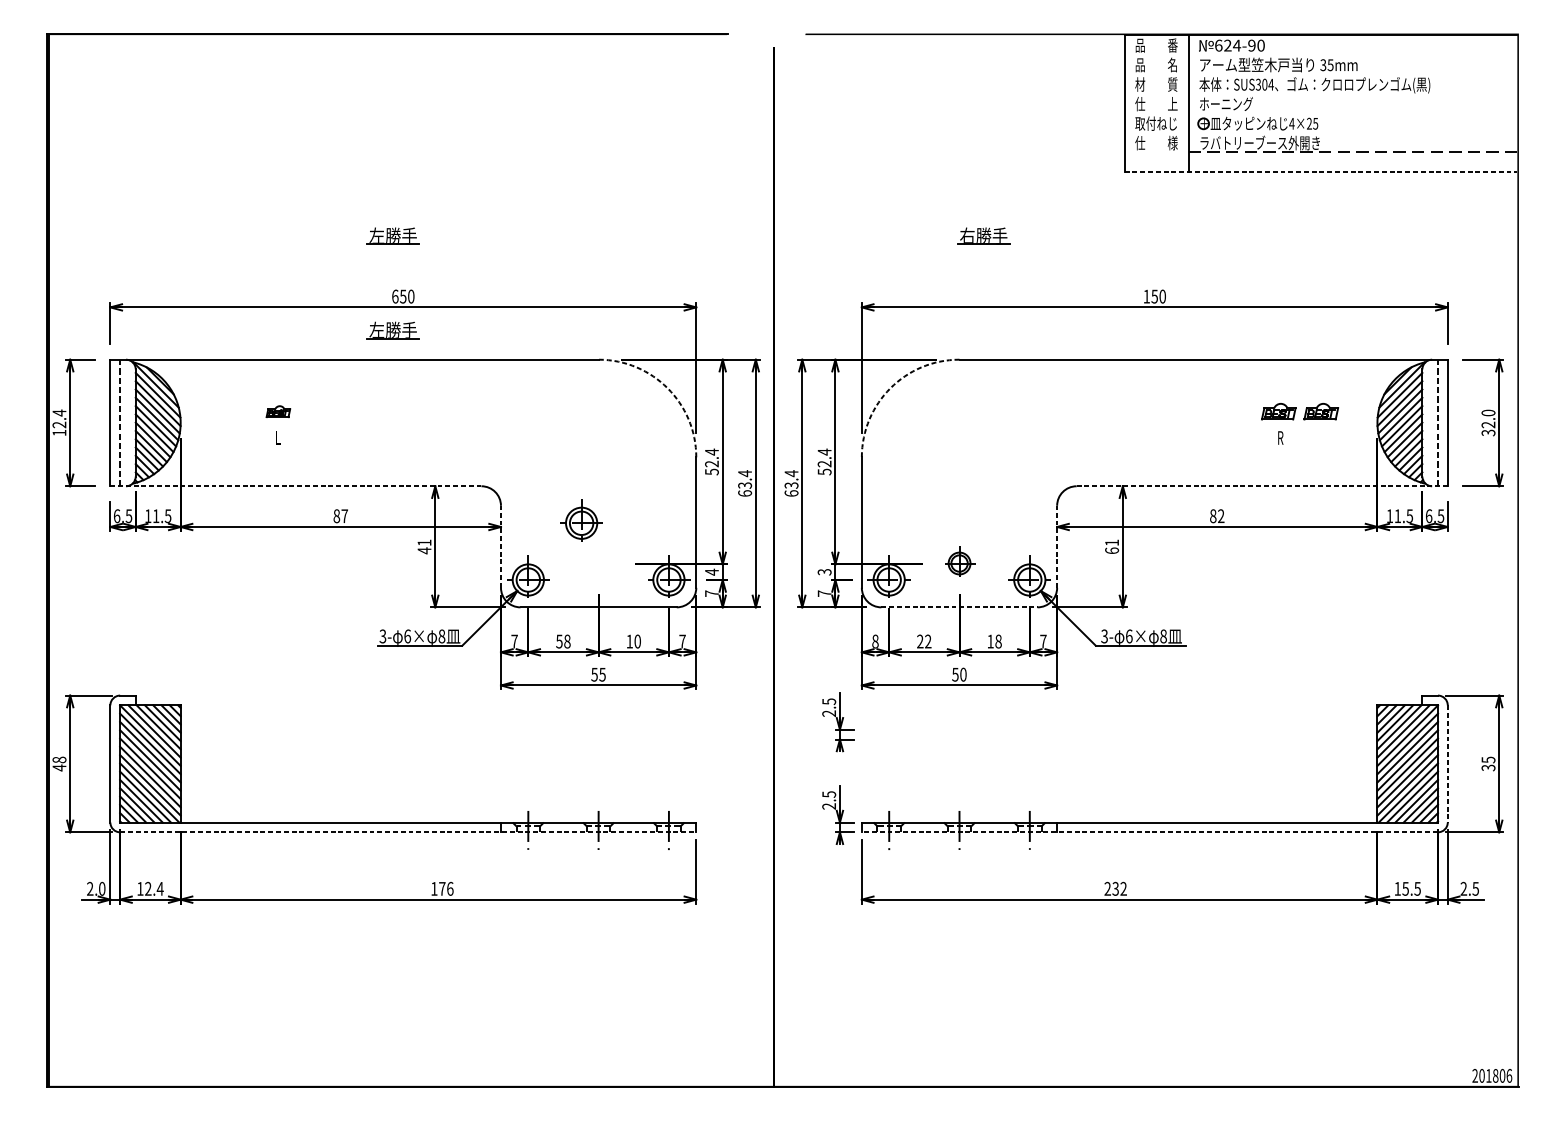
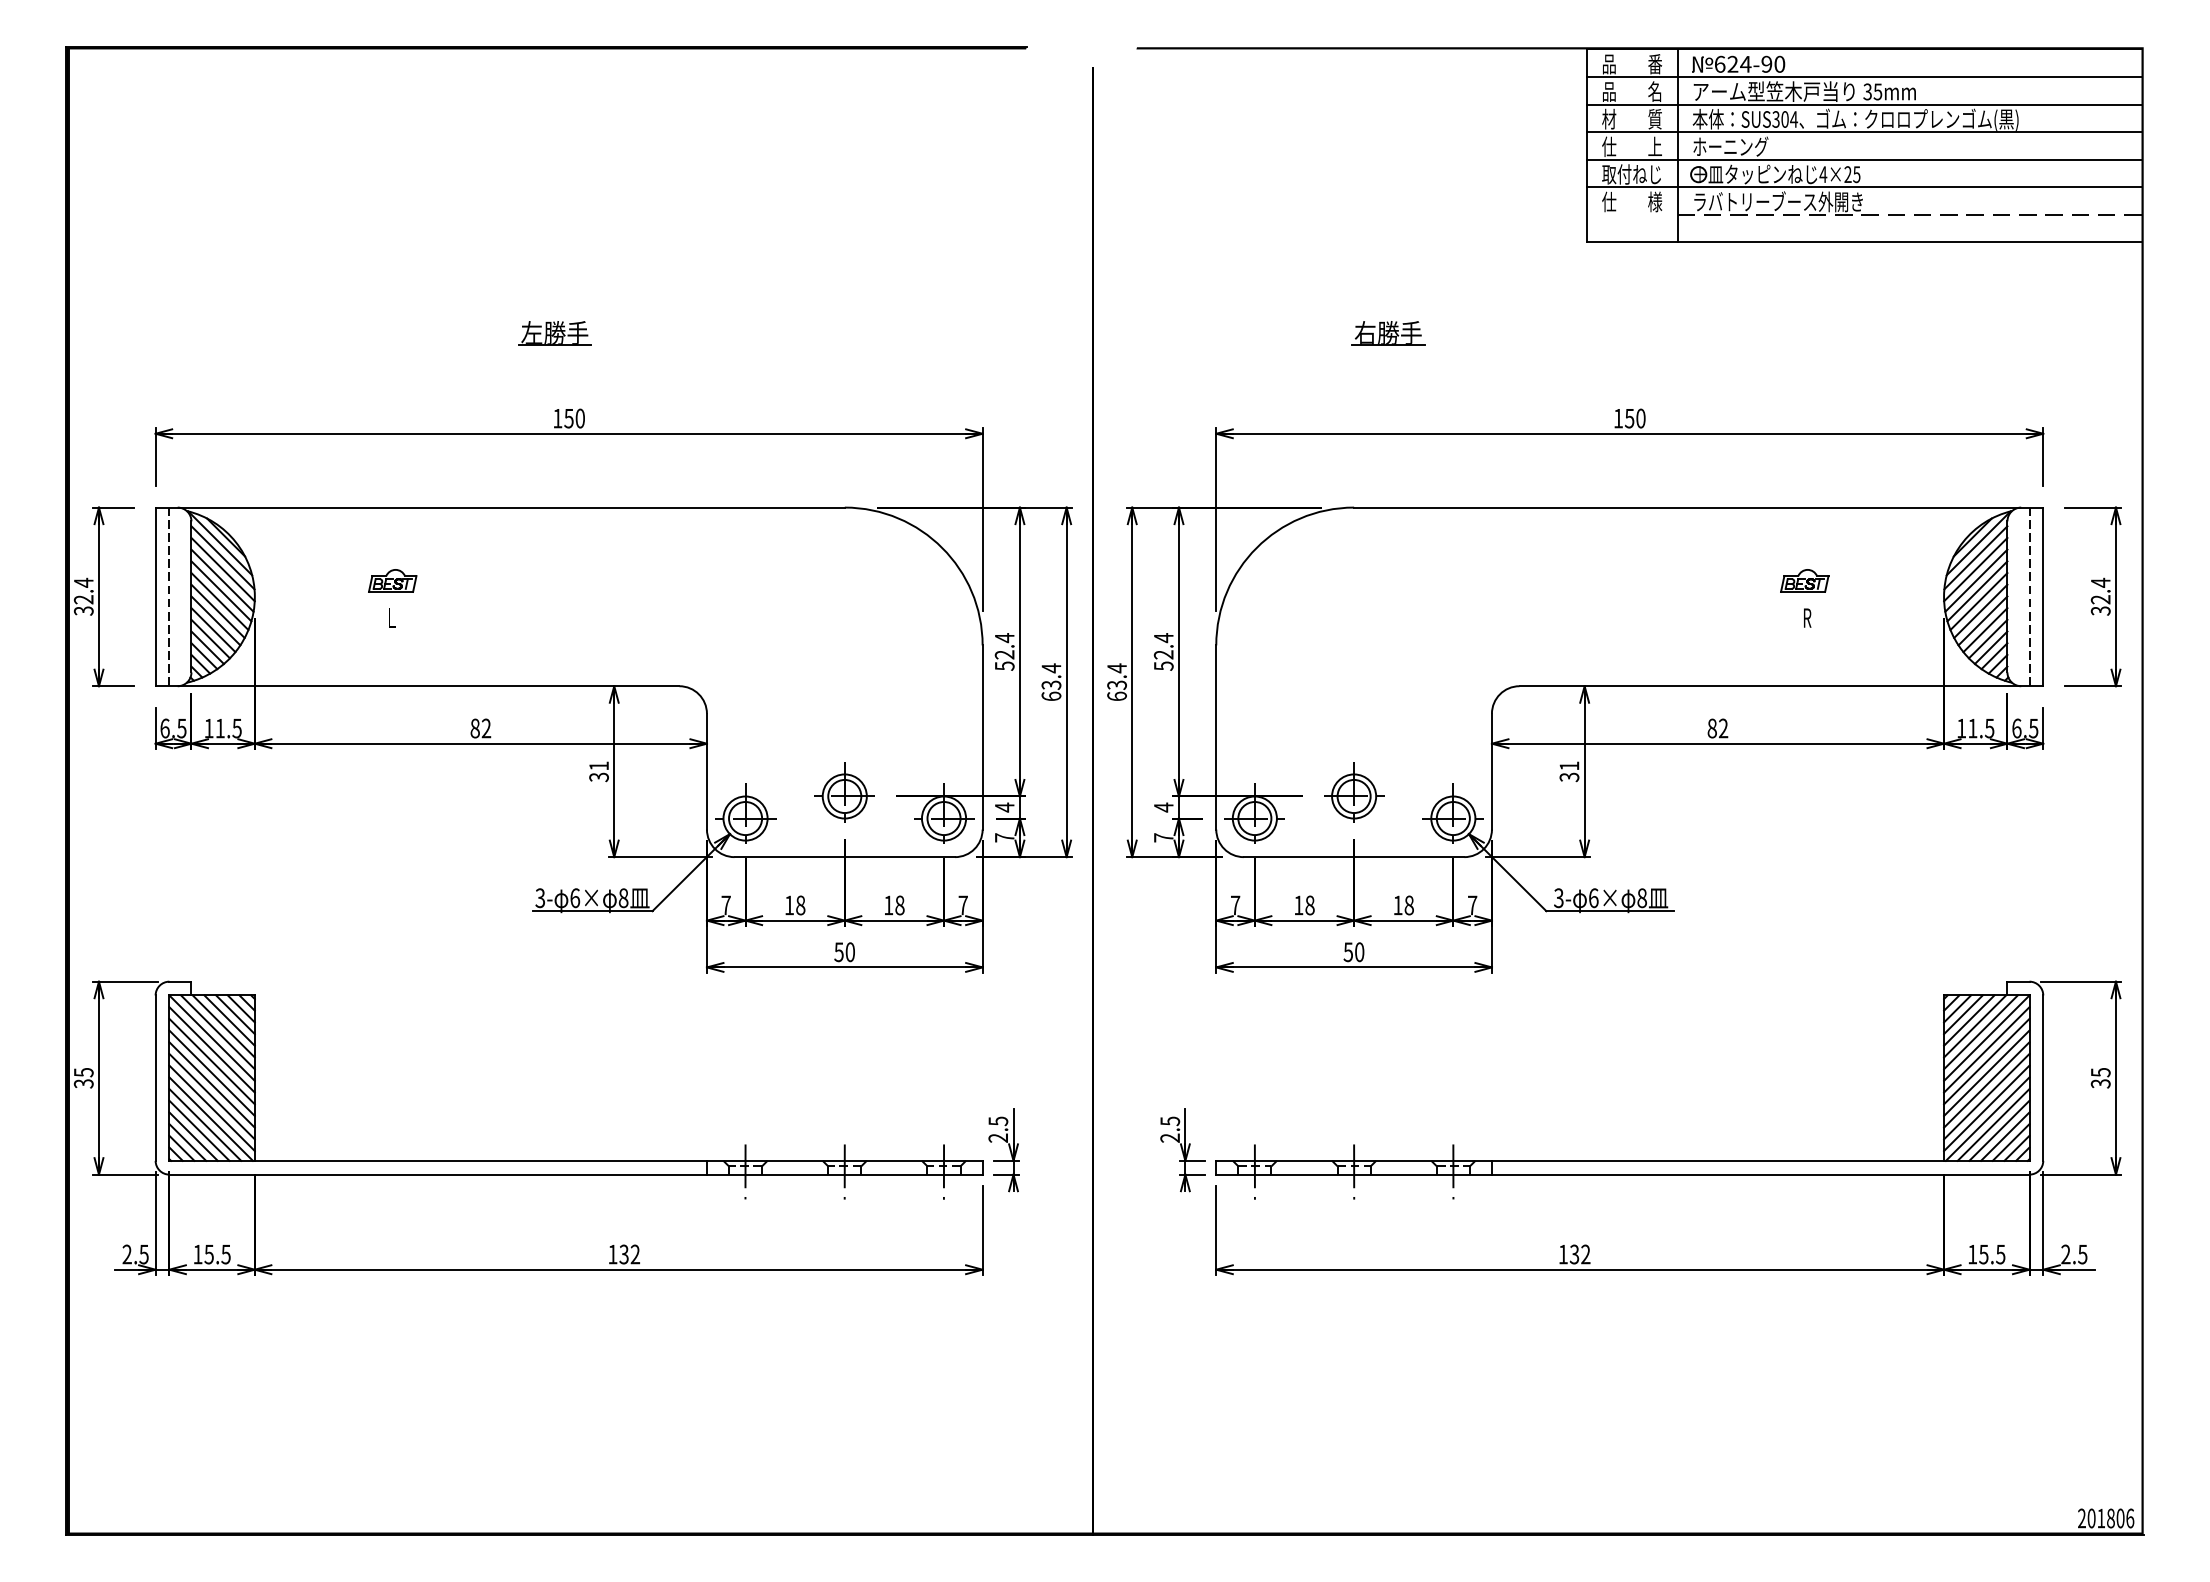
line: (1321, 54) -> (1864, 77), added
line: (1321, 74) -> (1864, 104), added
line: (1321, 93) -> (1864, 132), added
line: (1321, 113) -> (1864, 159), added
line: (1321, 132) -> (1864, 187), added
line: (1321, 171) -> (1864, 242), dashed -> solid
text: (395, 296) -> (557, 418), 650 -> 150
part: (392, 330) -> (554, 466), removed
arc: (667, 387) -> (942, 547), dashed -> solid
arc: (890, 387) -> (1256, 547), dashed -> solid
part: (278, 411) -> (392, 580), size x1.43
part: (1321, 411) -> (1864, 580), removed
text: (1488, 412) -> (2100, 582), 32.0 -> 32.4
text: (59, 432) -> (83, 610), 12.4 -> 32.4
line: (295, 486) -> (417, 686), dashed -> solid
line: (1262, 486) -> (1781, 686), dashed -> solid
text: (344, 516) -> (486, 728), 87 -> 82
part: (581, 520) -> (844, 792), moved
line: (500, 546) -> (706, 771), dashed -> solid
line: (1056, 546) -> (1491, 771), dashed -> solid
text: (424, 550) -> (598, 777), 41 -> 31
text: (1112, 550) -> (1569, 777), 61 -> 31
part: (959, 561) -> (1354, 792), size x1.43
text: (824, 572) -> (1163, 807), 3 -> 4
line: (959, 607) -> (1354, 857), dashed -> solid
text: (558, 641) -> (788, 905), 58 -> 18
text: (637, 641) -> (899, 905), 10 -> 18
text: (875, 641) -> (1235, 905), 8 -> 7
text: (924, 641) -> (1304, 905), 22 -> 18
text: (601, 674) -> (849, 951), 55 -> 50
part: (837, 722) -> (1182, 1019), removed
text: (59, 763) -> (83, 1077), 48 -> 35
line: (1447, 764) -> (2043, 1078), dashed -> solid
part: (711, 815) -> (1003, 1150), added
line: (408, 832) -> (576, 1174), dashed -> solid
line: (1149, 832) -> (1622, 1174), dashed -> solid
text: (101, 888) -> (143, 1254), 2.0 -> 2.5
text: (154, 888) -> (217, 1254), 12.4 -> 15.5
text: (446, 888) -> (629, 1254), 176 -> 132
text: (1107, 888) -> (1562, 1254), 232 -> 132

